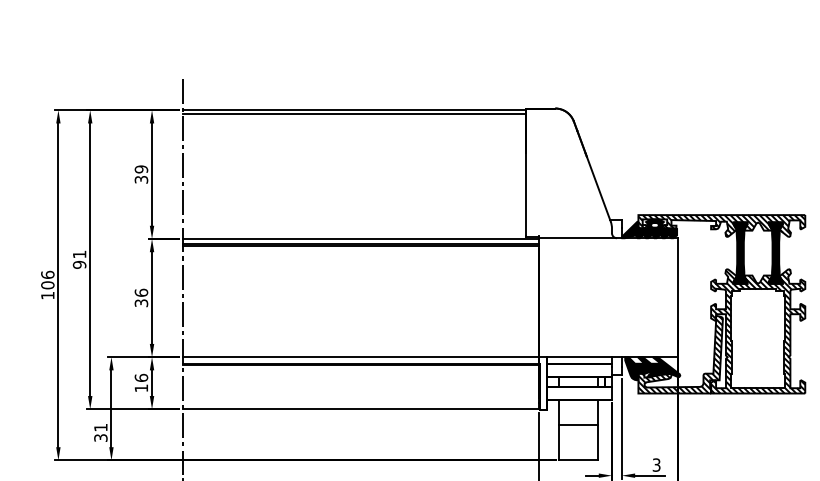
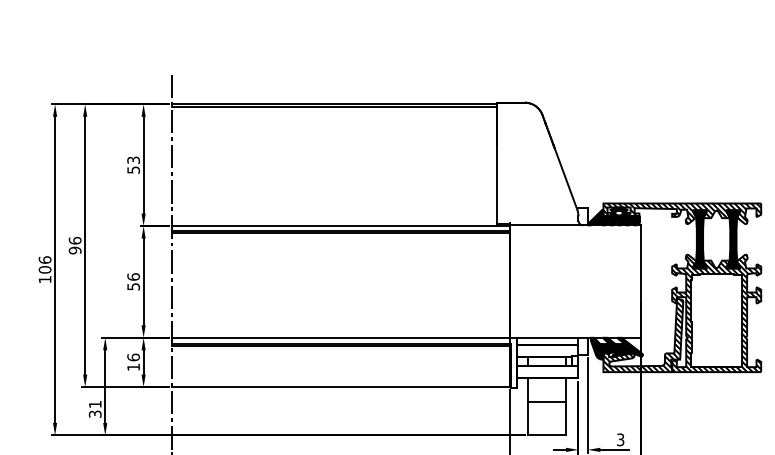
text: (140, 174) -> (132, 165), 39 -> 53
text: (79, 254) -> (75, 240), 91 -> 96
text: (140, 302) -> (132, 286), 36 -> 56

